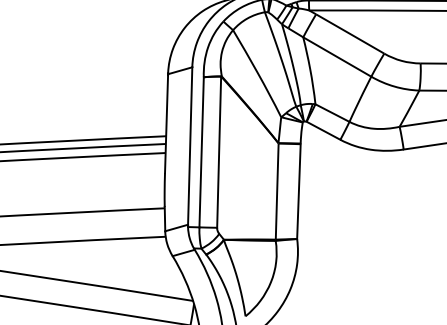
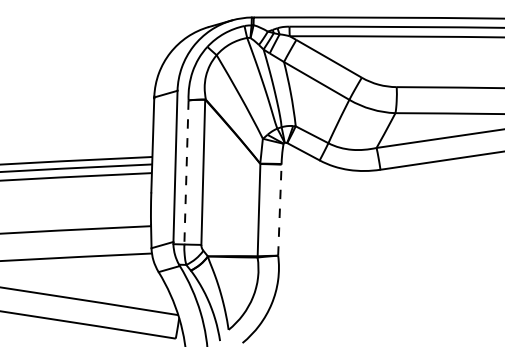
line: (201, 152) -> (186, 172), solid -> dashed
line: (298, 191) -> (279, 210), solid -> dashed

